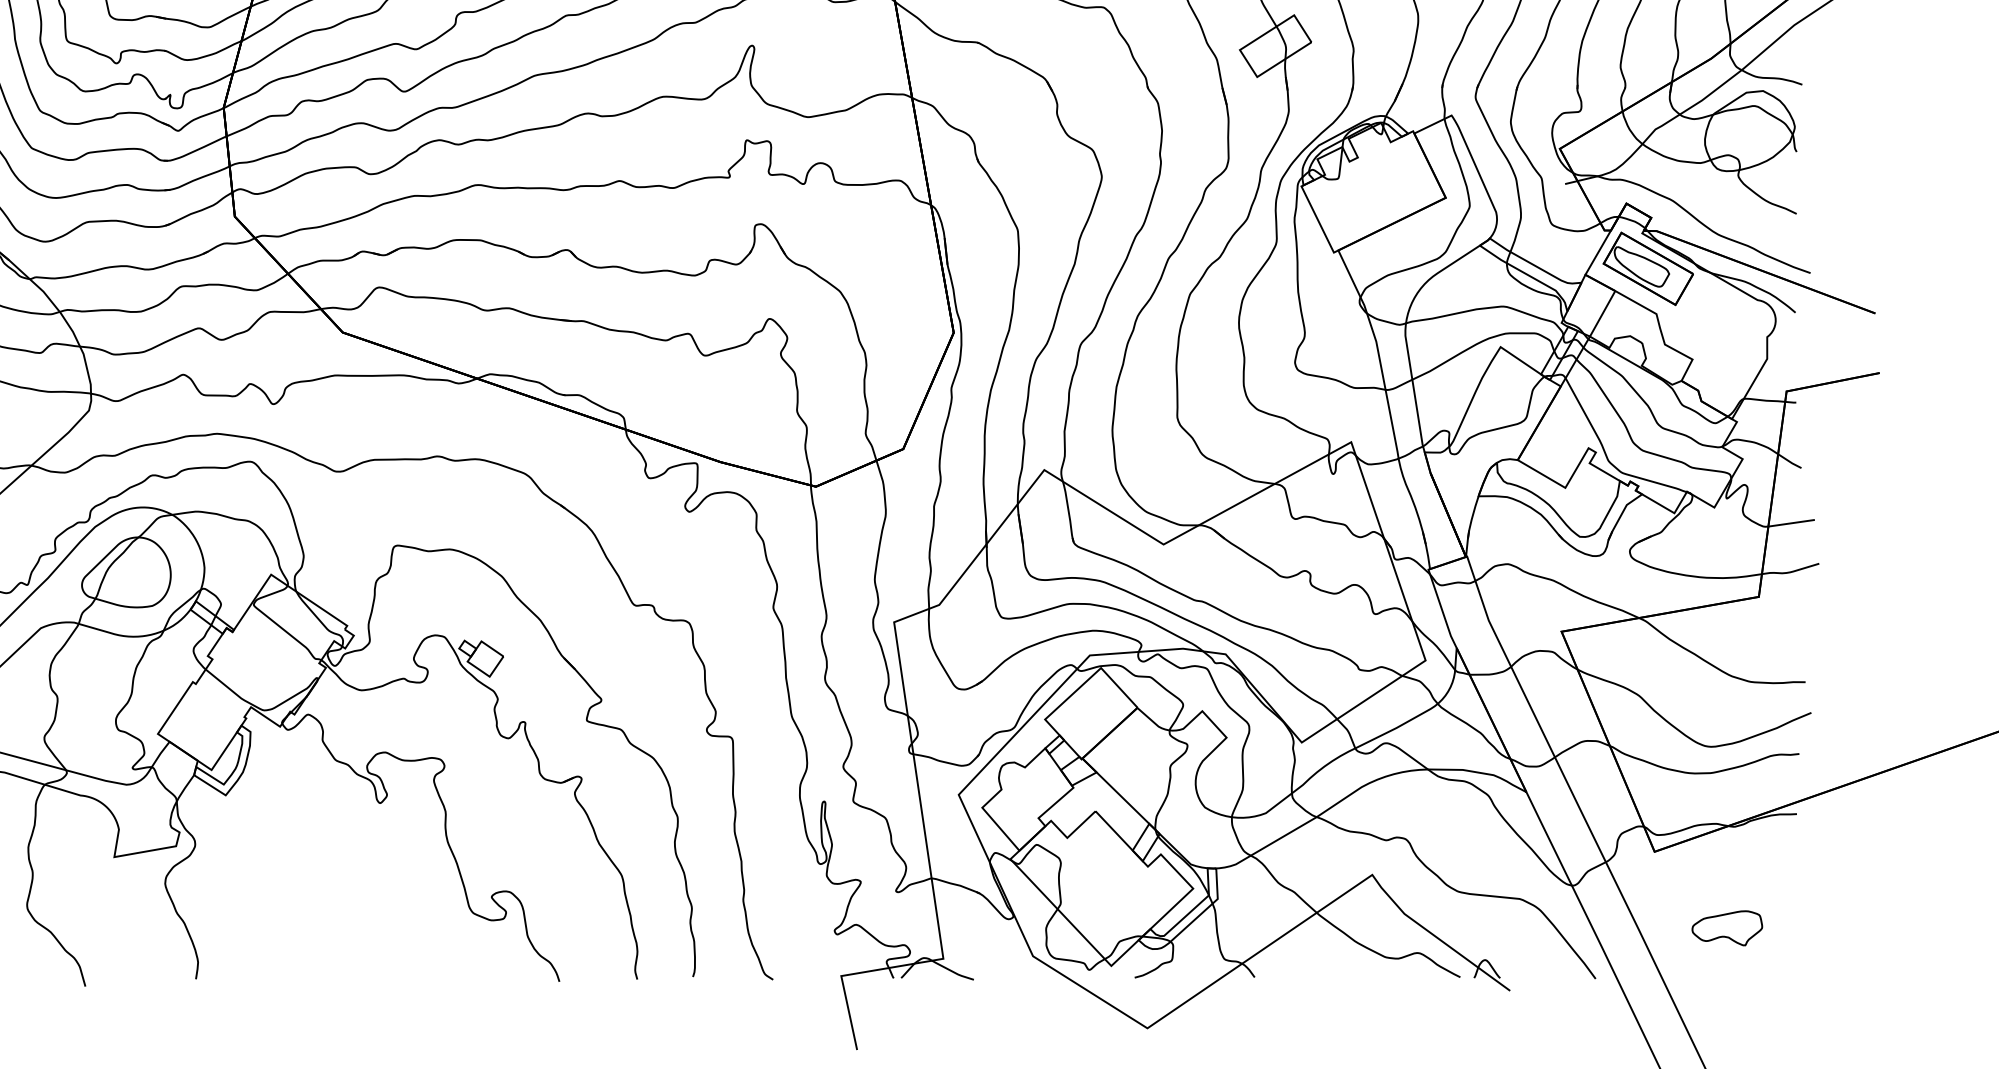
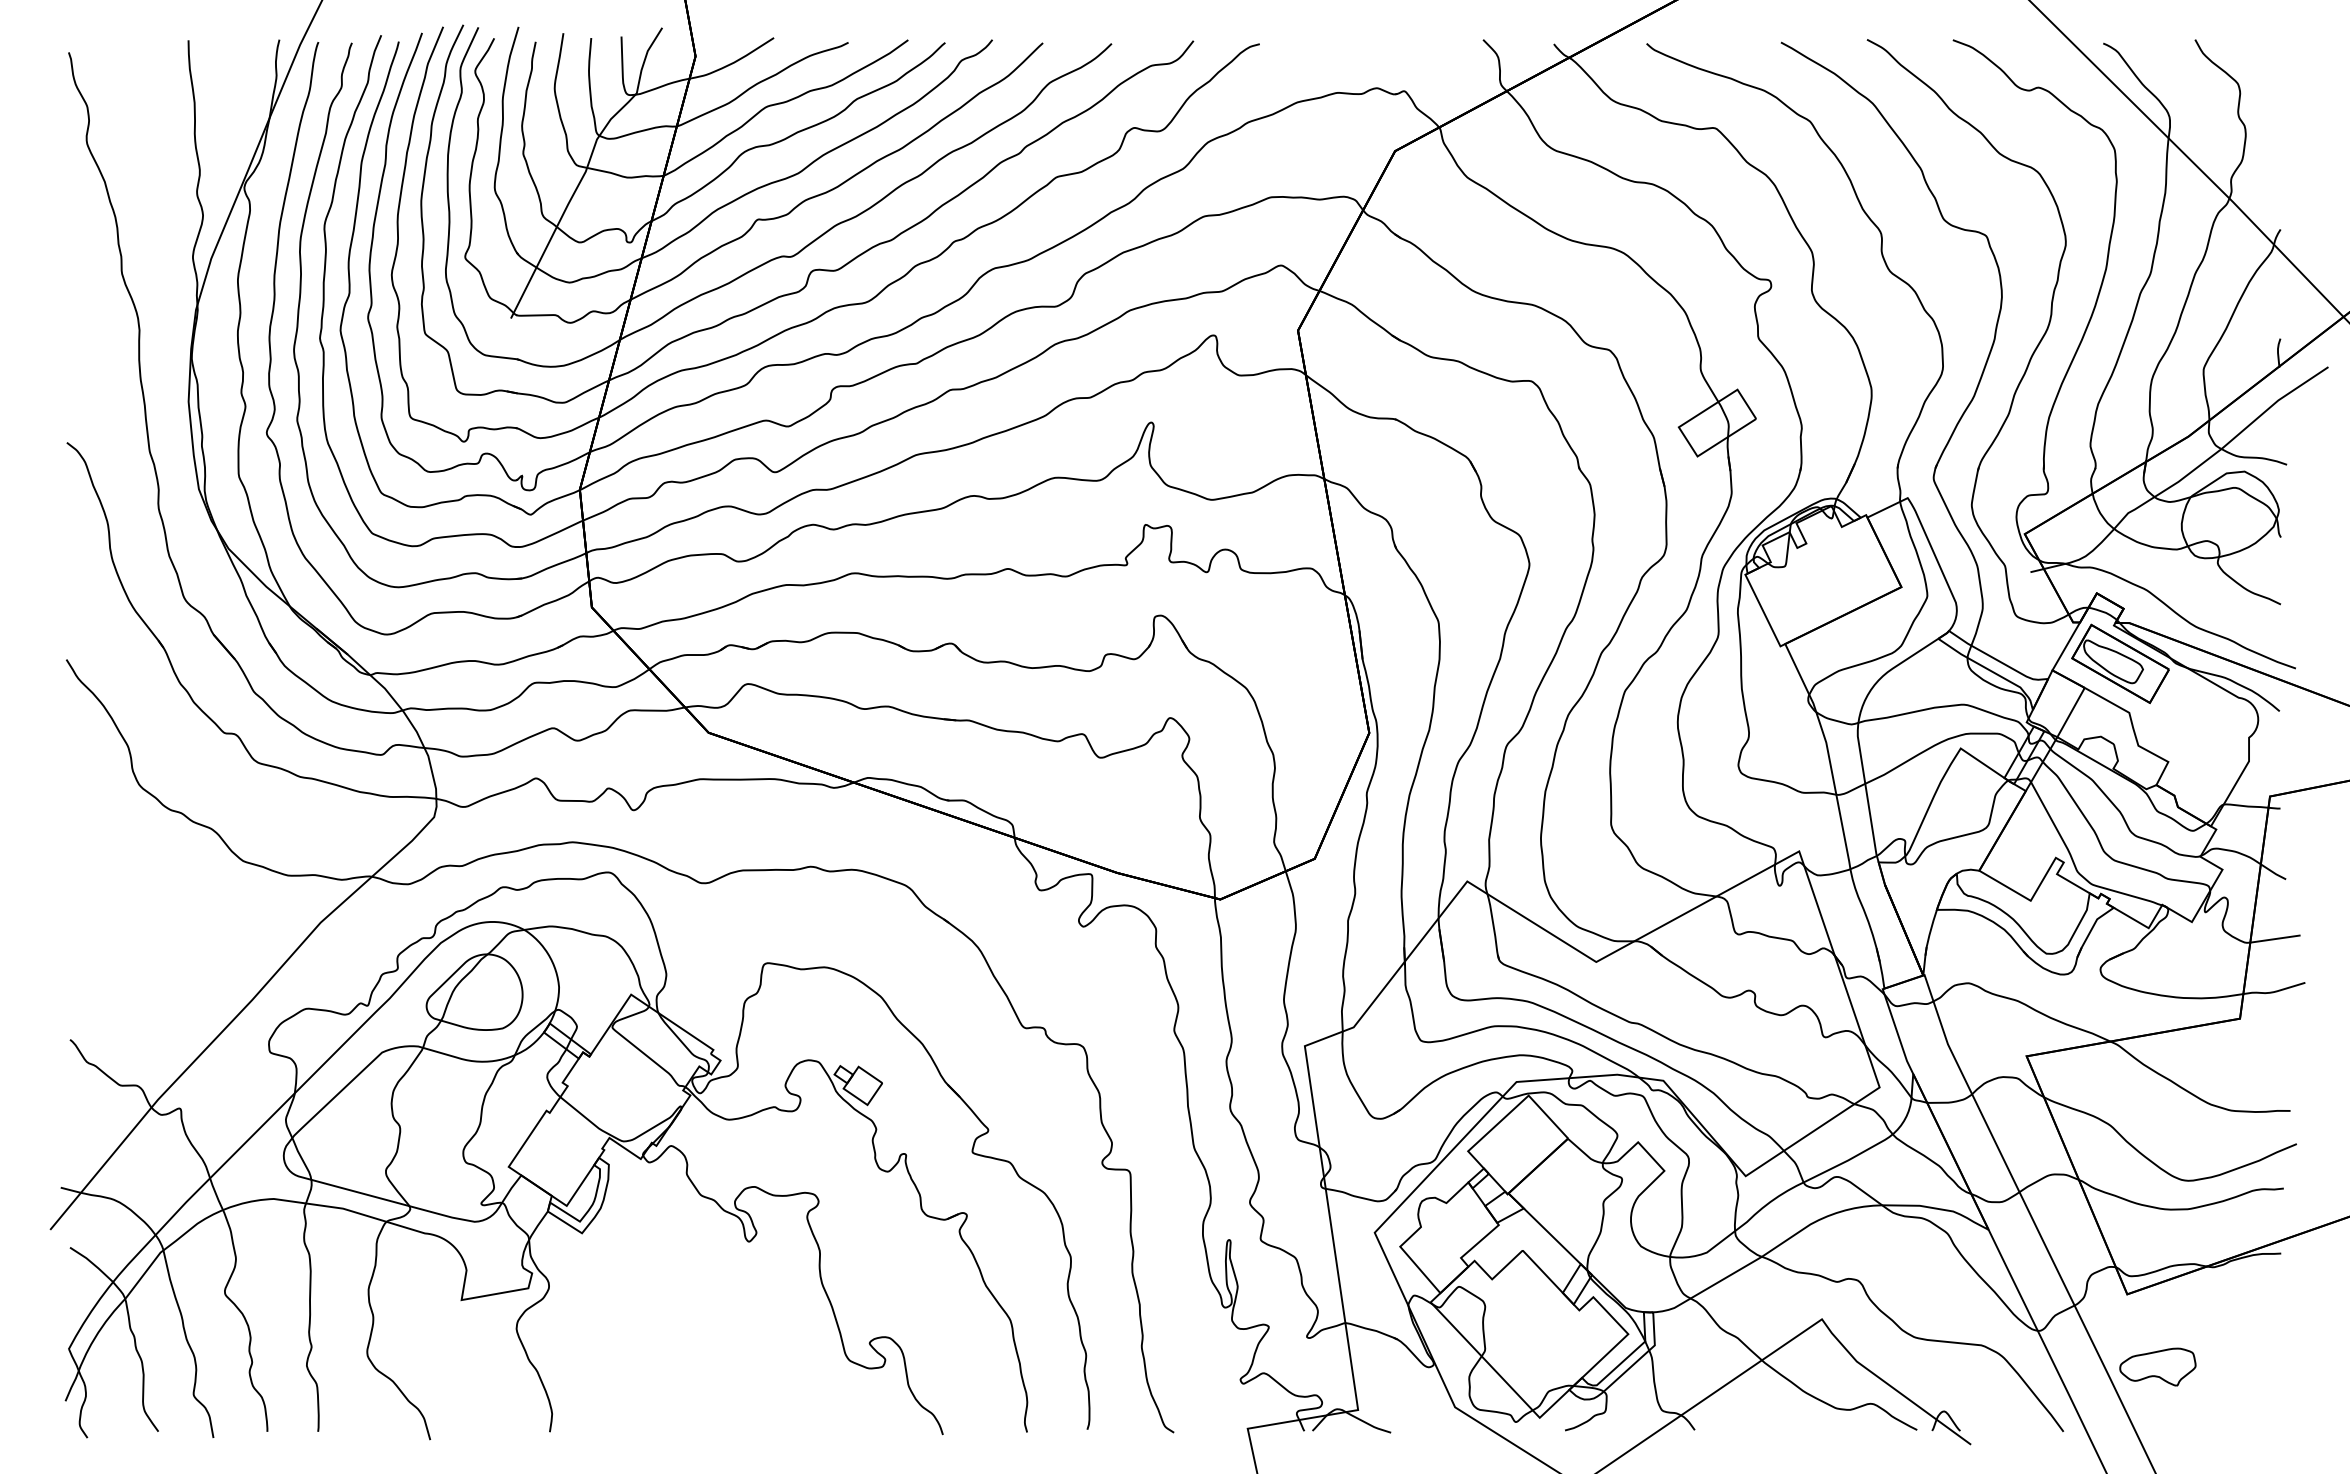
part: (1726, 927) -> (2157, 1366), moved

